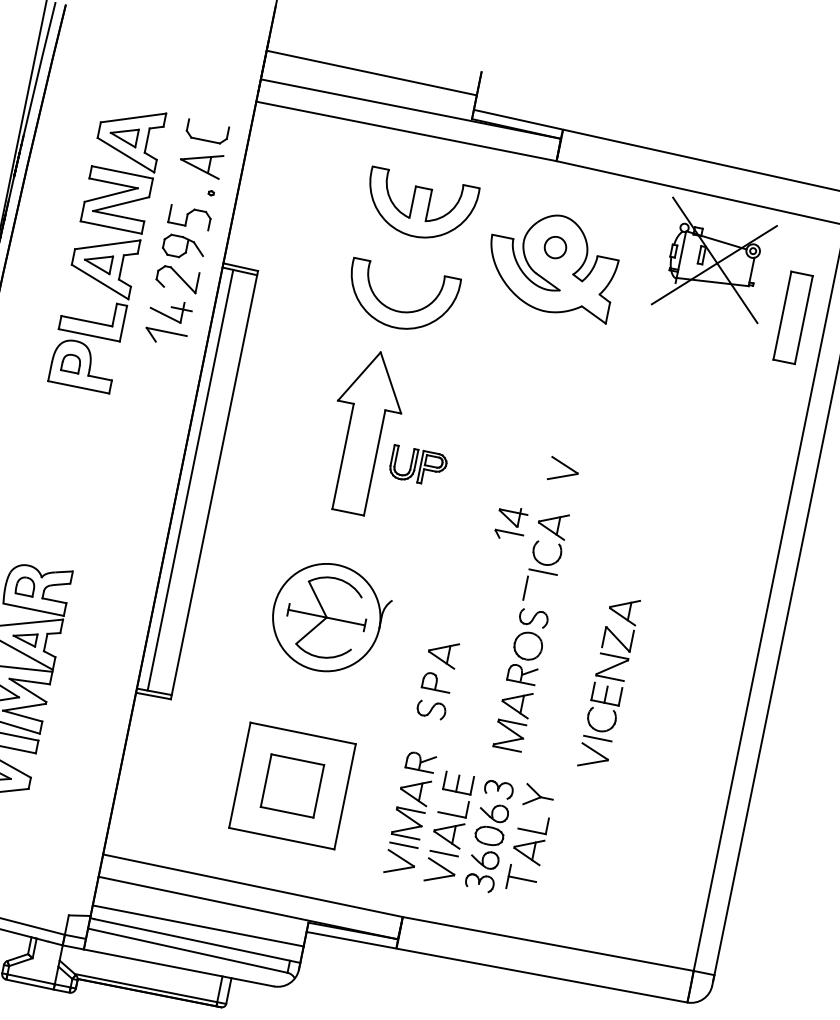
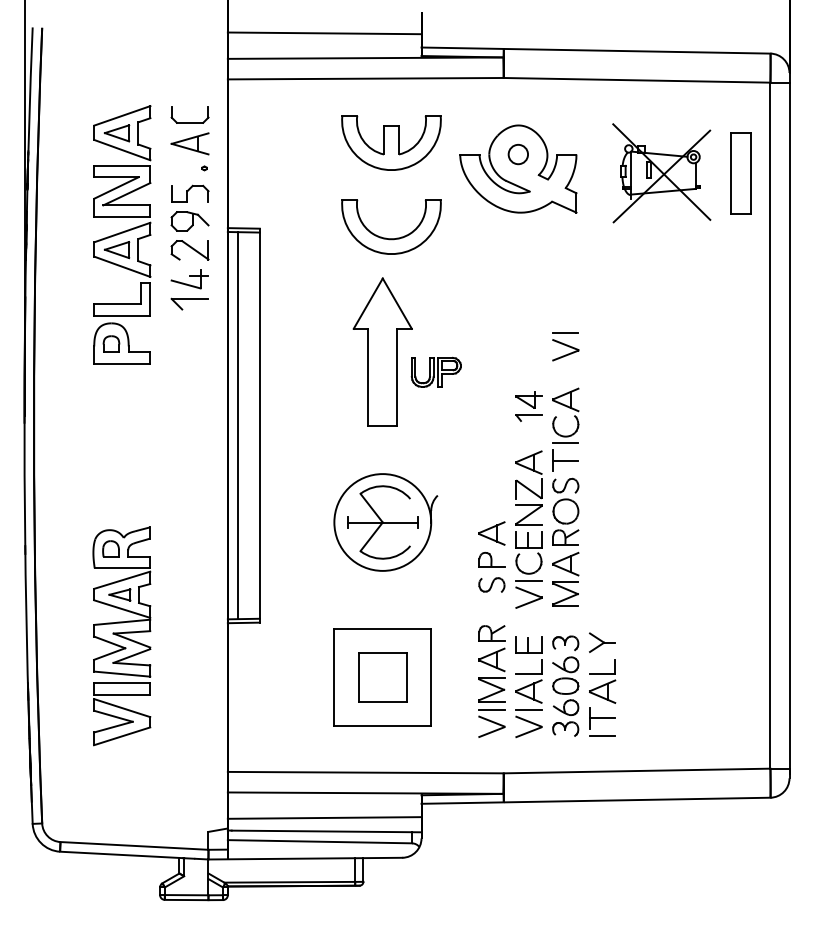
part: (714, 261) -> (661, 173), moved
line: (567, 452) -> (565, 333), added
line: (539, 590) -> (565, 460), added
part: (608, 682) -> (528, 529), moved
line: (518, 897) -> (602, 735), added

